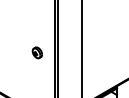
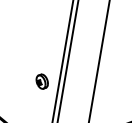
part: (36, 52) -> (41, 80), moved

